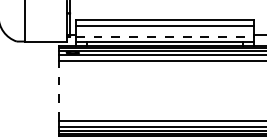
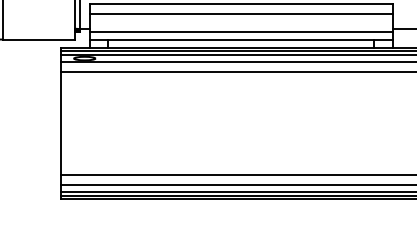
line: (165, 36) -> (242, 30), dashed -> solid
line: (59, 90) -> (61, 122), dashed -> solid

